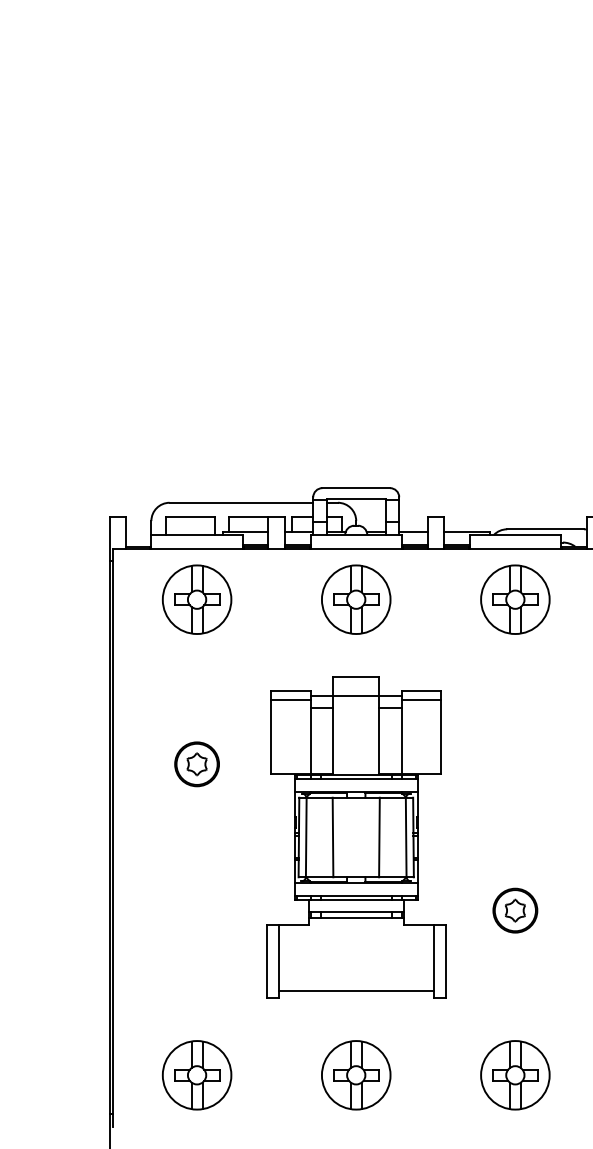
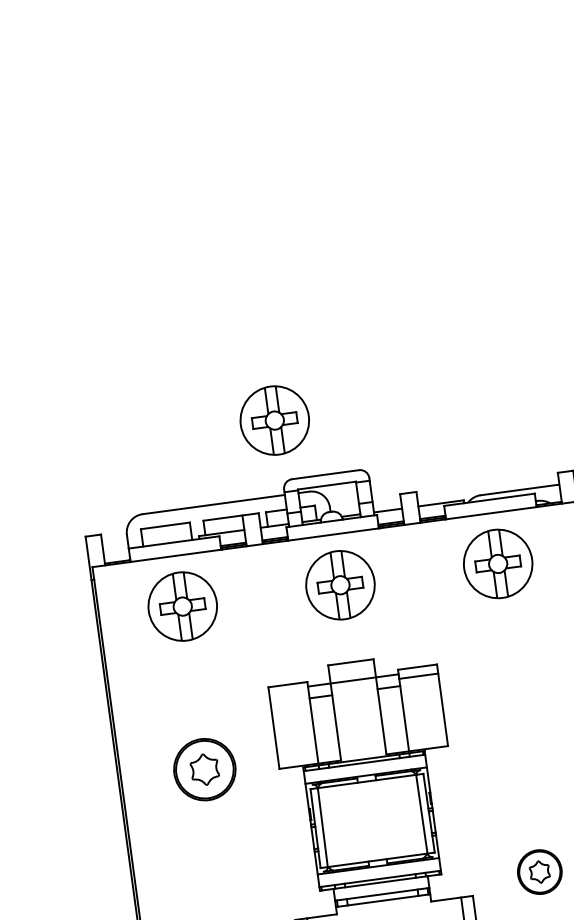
part: (313, 427) -> (275, 420), added
line: (290, 700) -> (288, 693), removed
part: (196, 764) -> (204, 769), size x1.4
line: (332, 837) -> (348, 824), removed
line: (379, 837) -> (395, 817), removed

